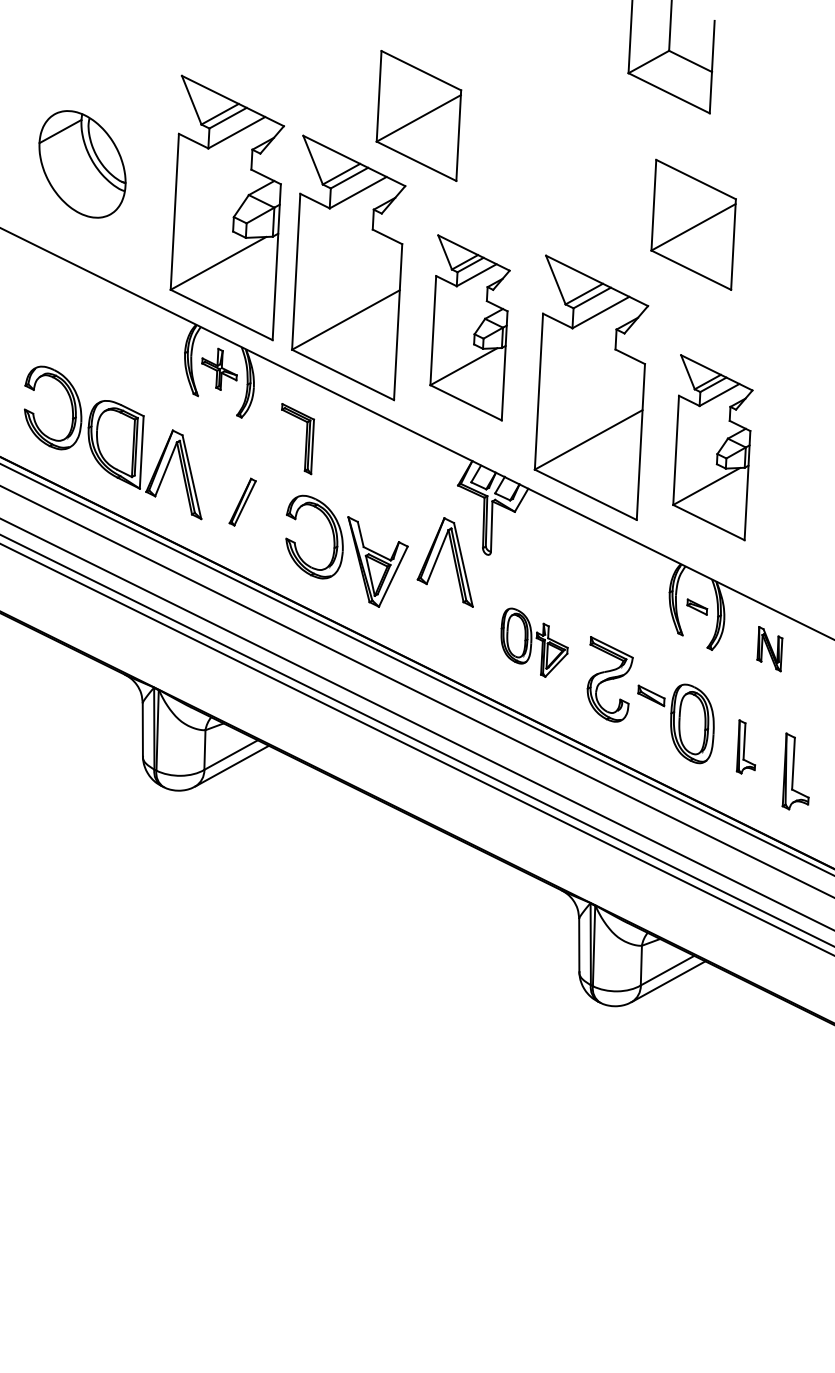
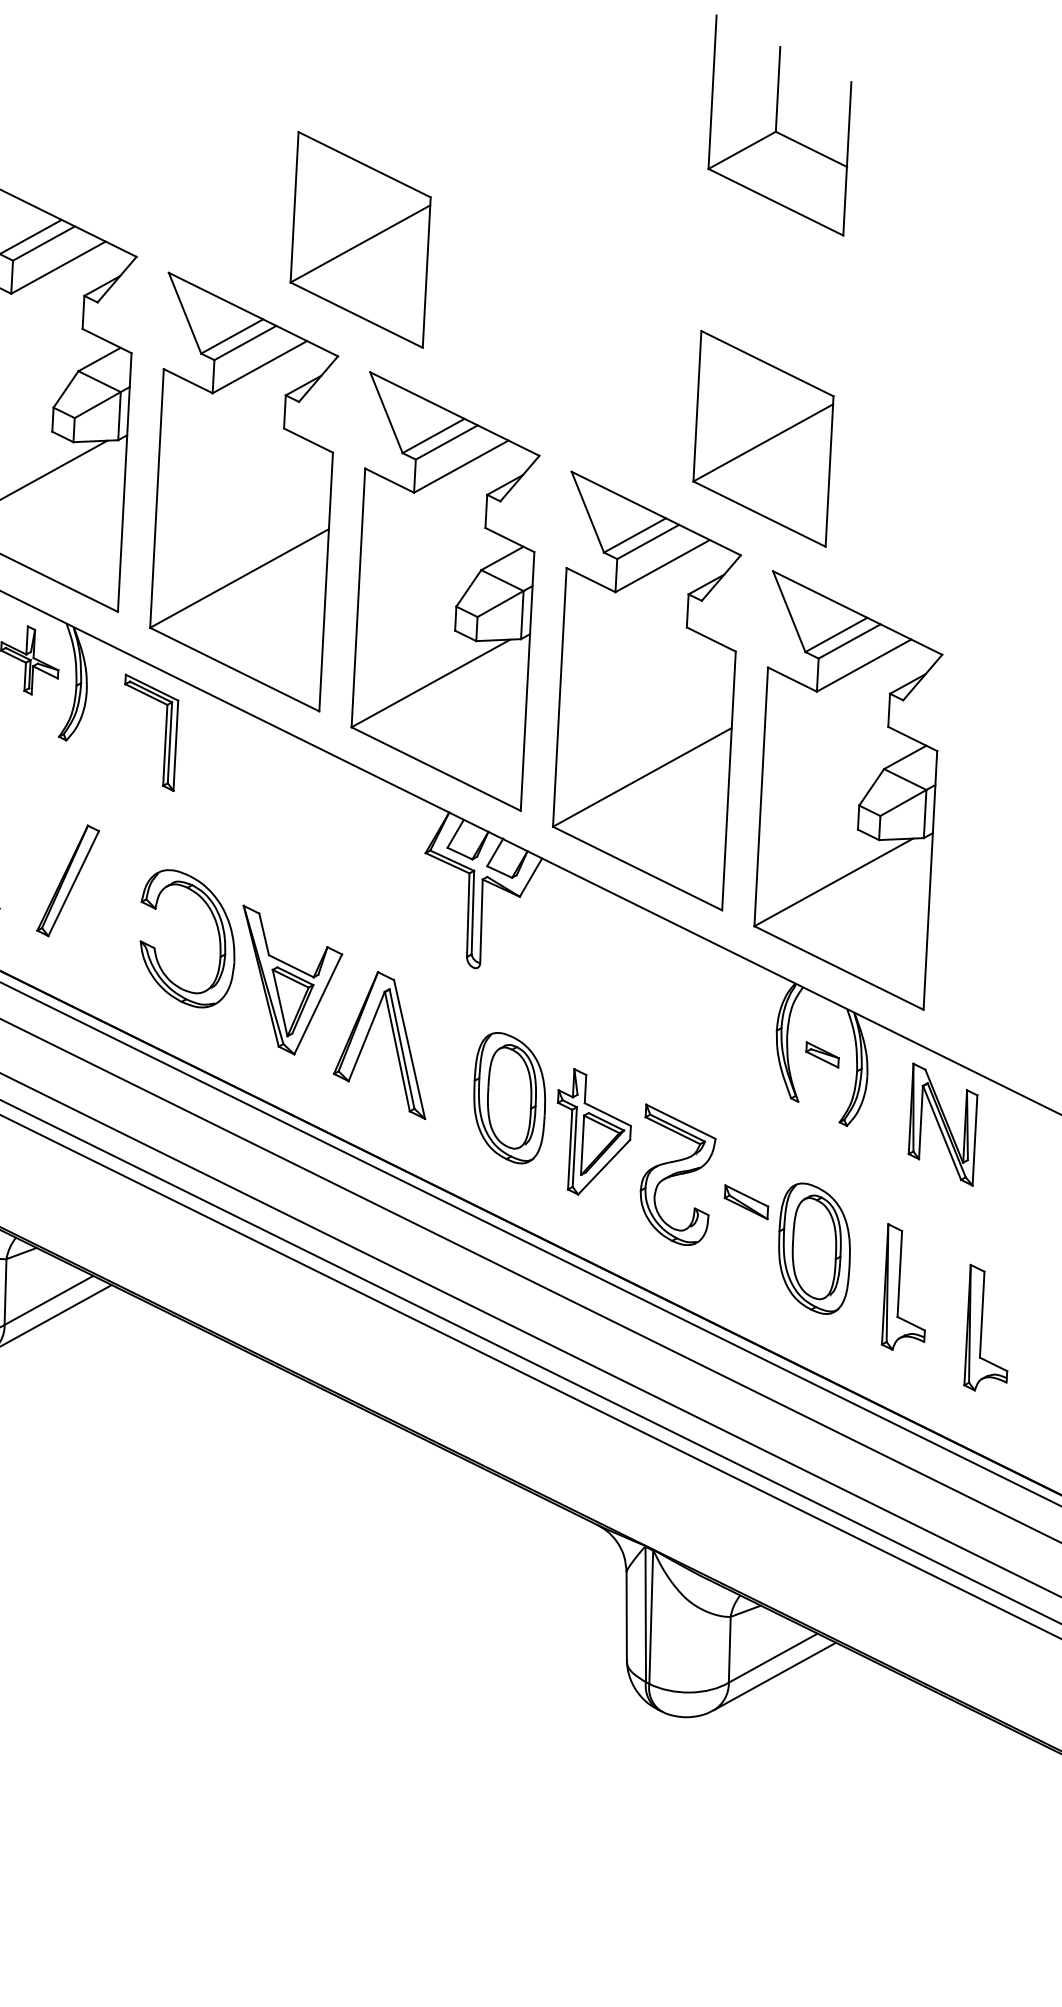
part: (693, 224) -> (763, 438), moved
part: (469, 327) -> (444, 590), size x1.43
part: (305, 439) -> (164, 733), moved
part: (712, 447) -> (847, 790), size x1.43
part: (242, 501) -> (67, 879), size x1.43
part: (437, 560) -> (366, 1042), moved
part: (534, 642) -> (552, 1113), size x1.43
part: (769, 648) -> (942, 1123), size x1.67
part: (745, 746) -> (902, 1286), size x1.43

